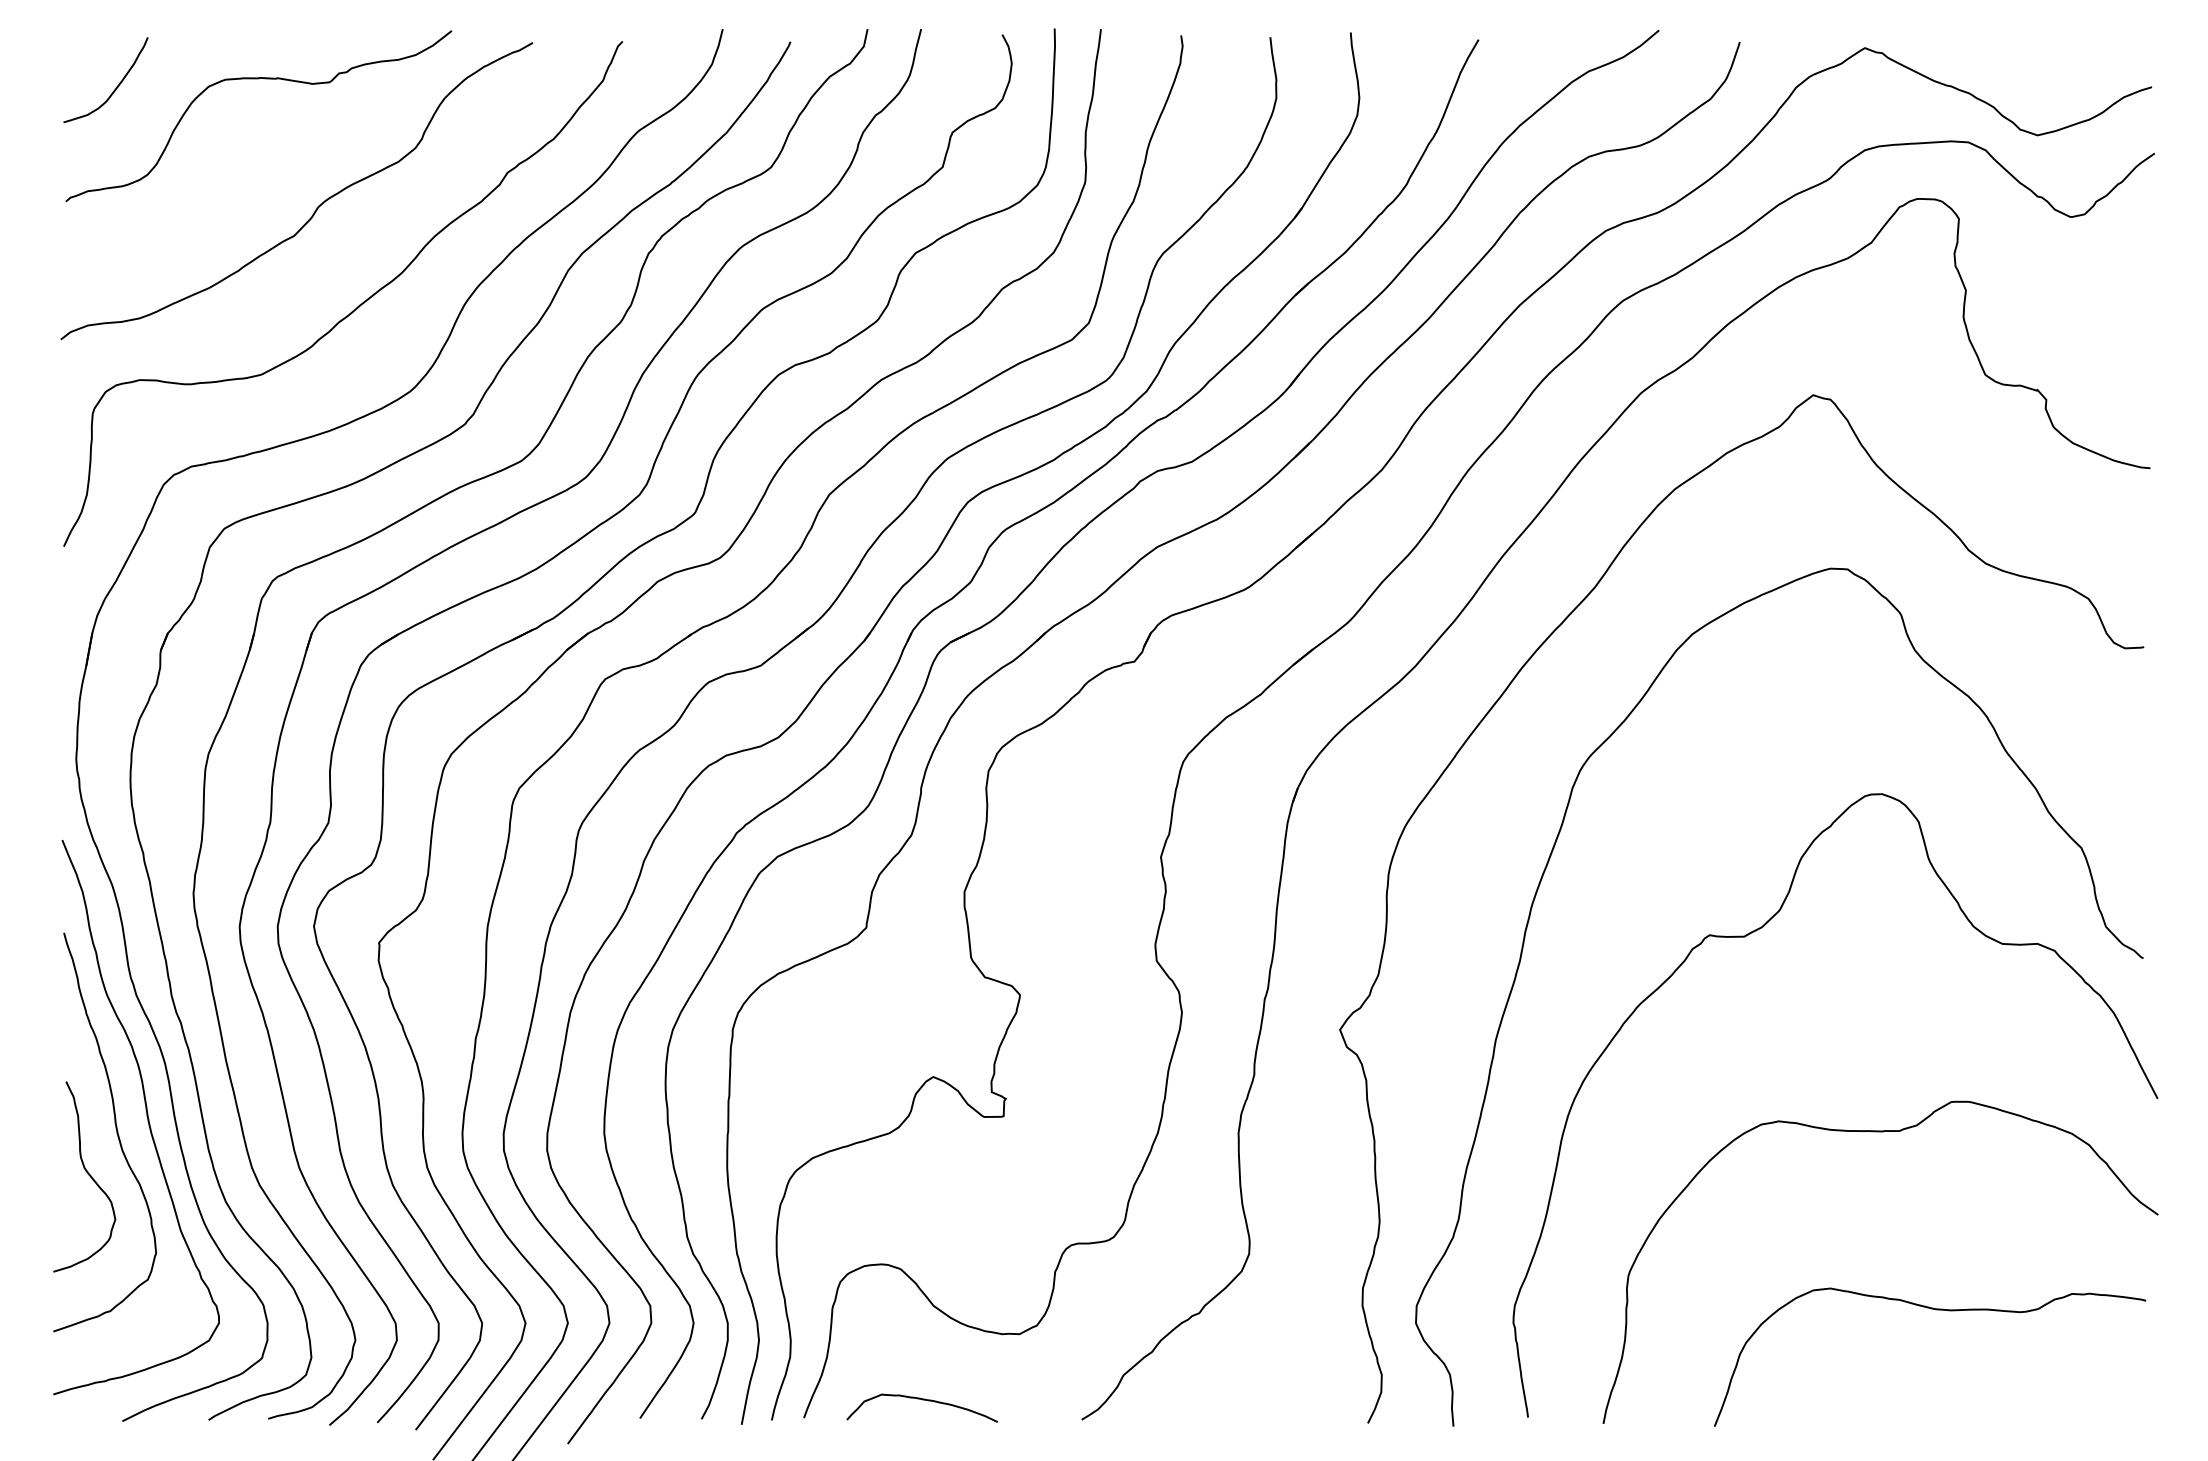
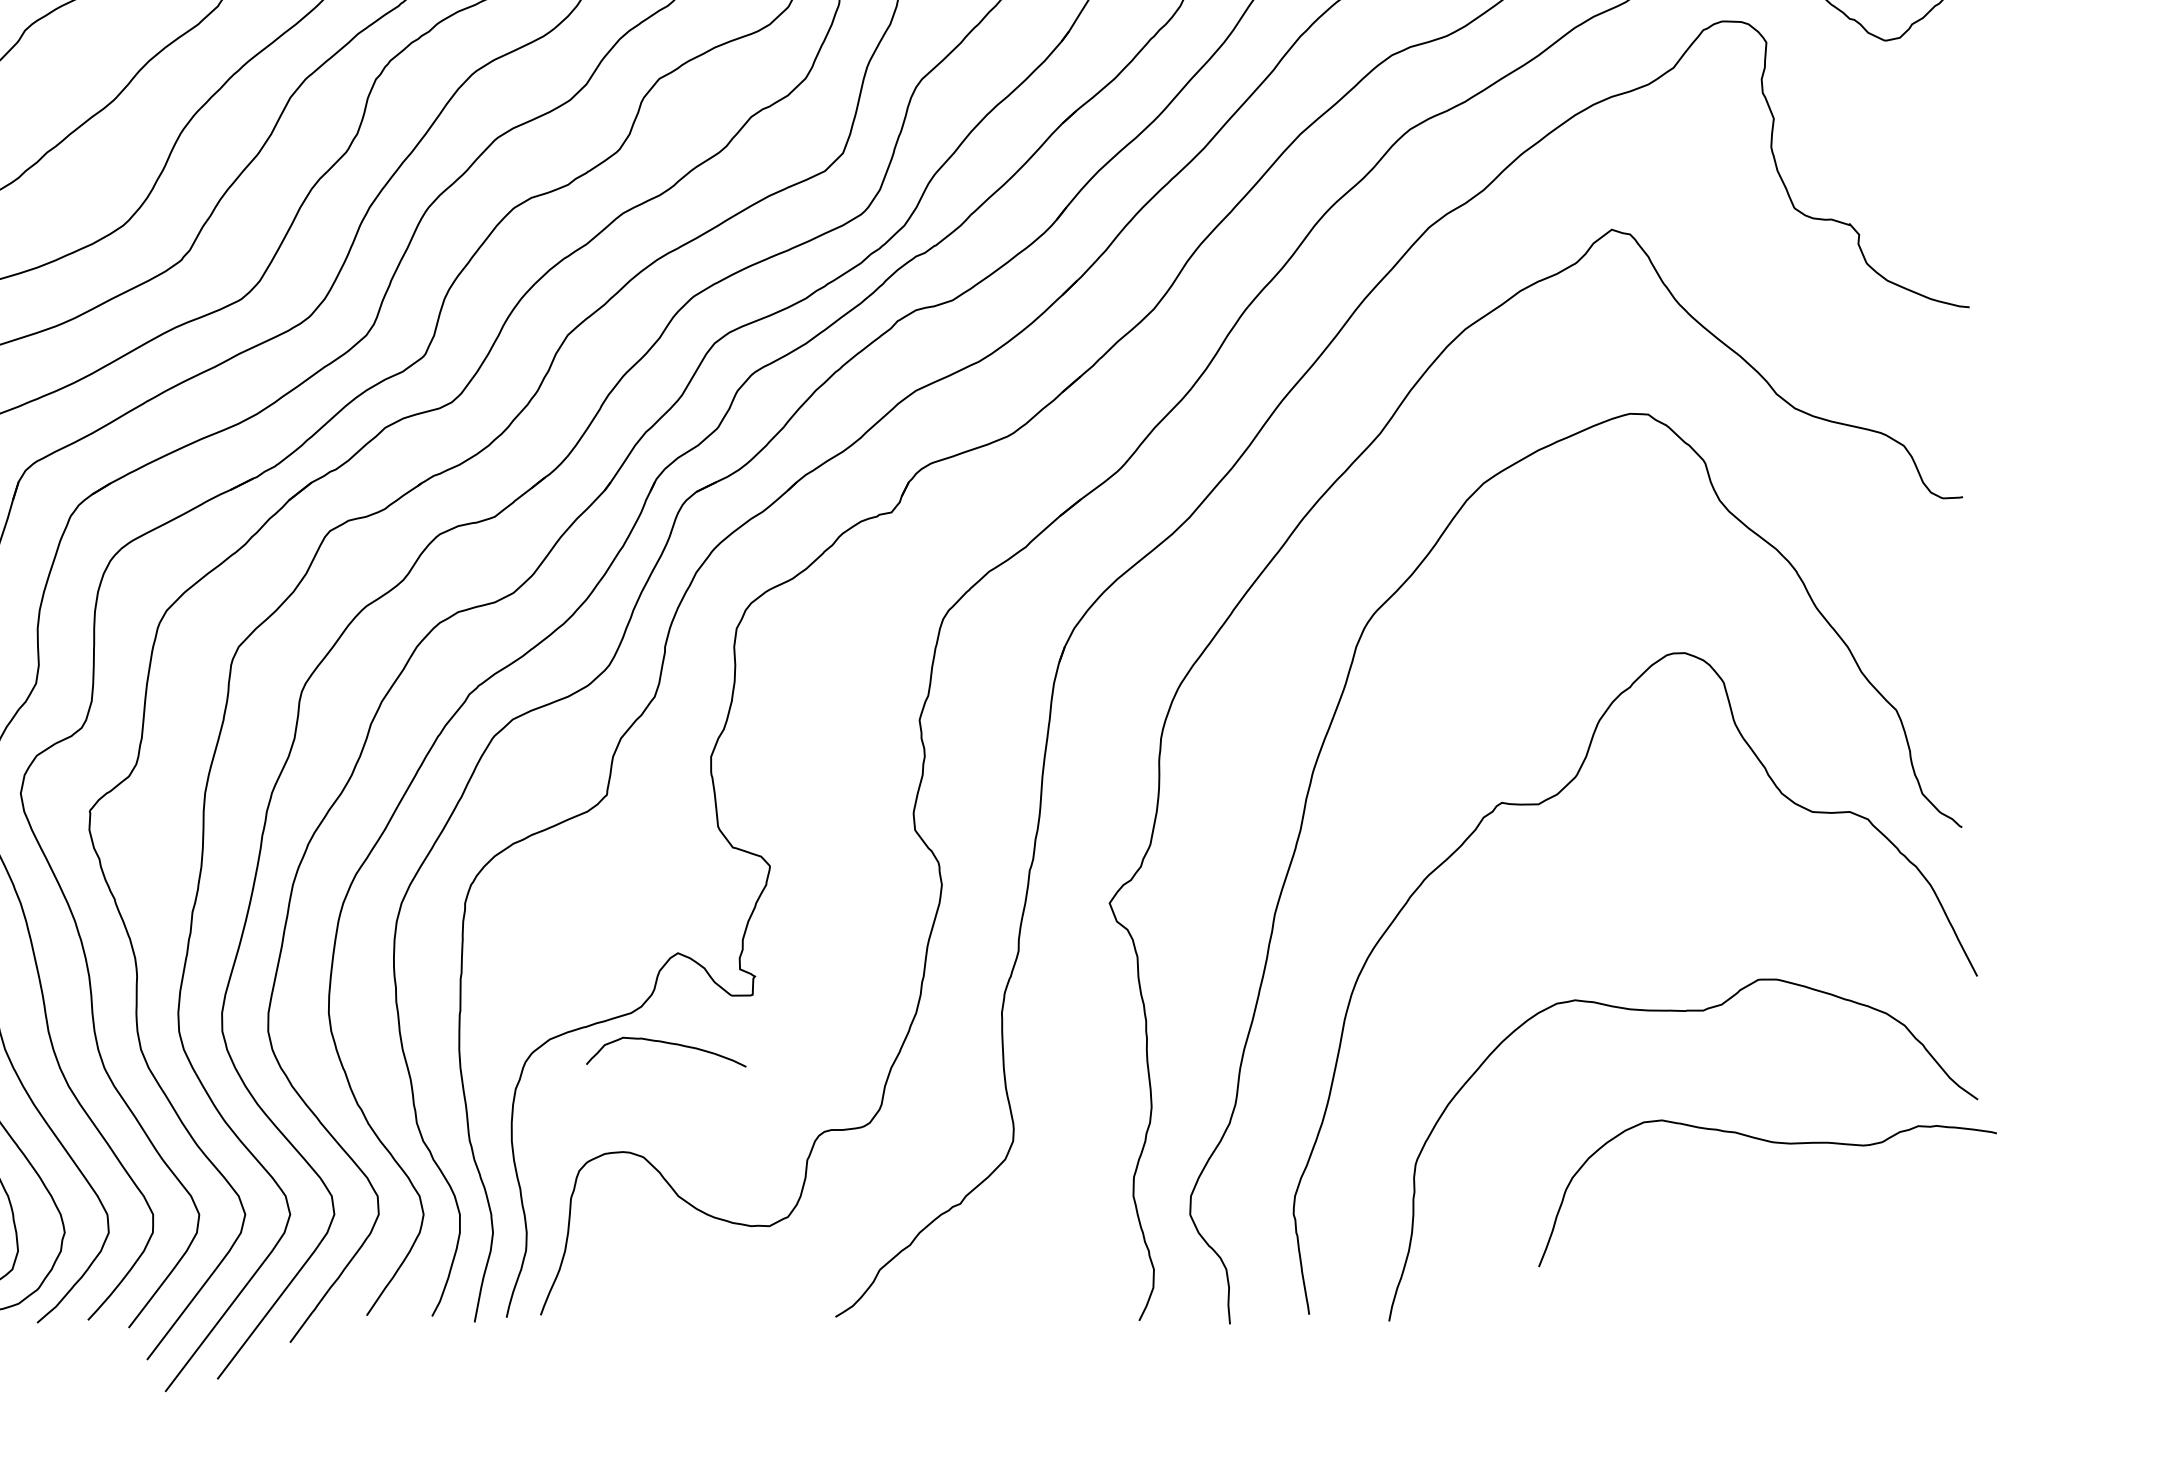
curve: (1936, 1310) -> (1774, 1143), moved
curve: (922, 1400) -> (666, 1043), moved

